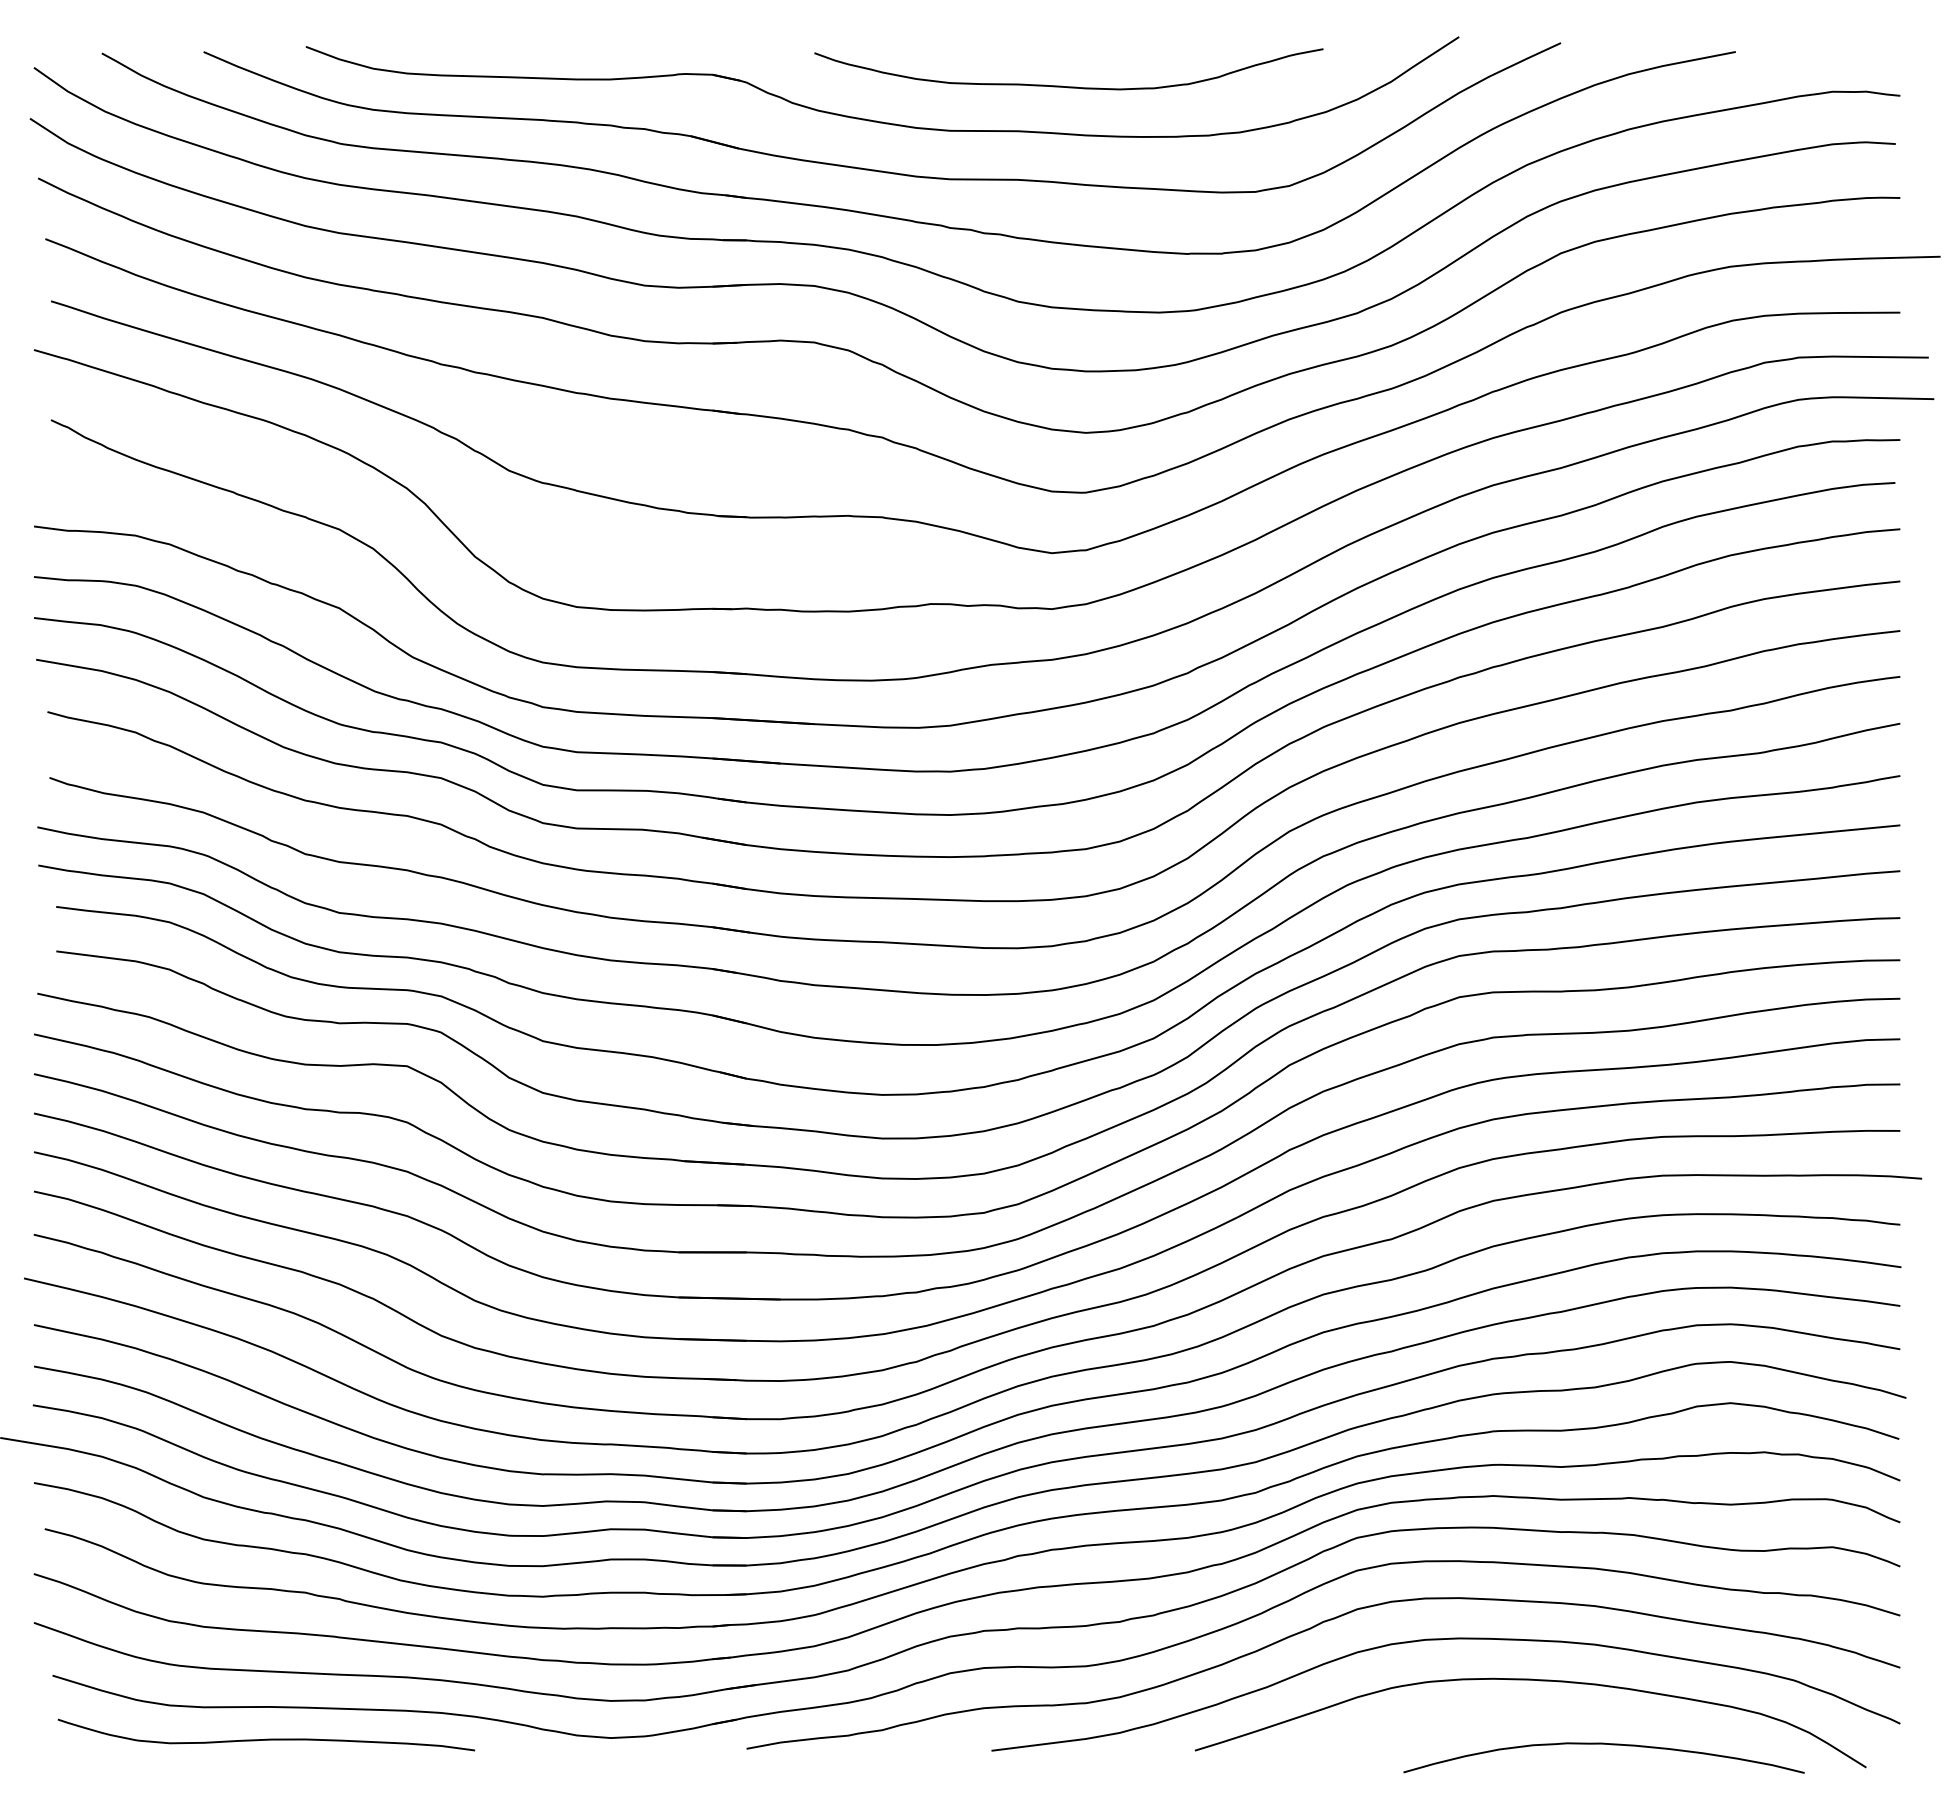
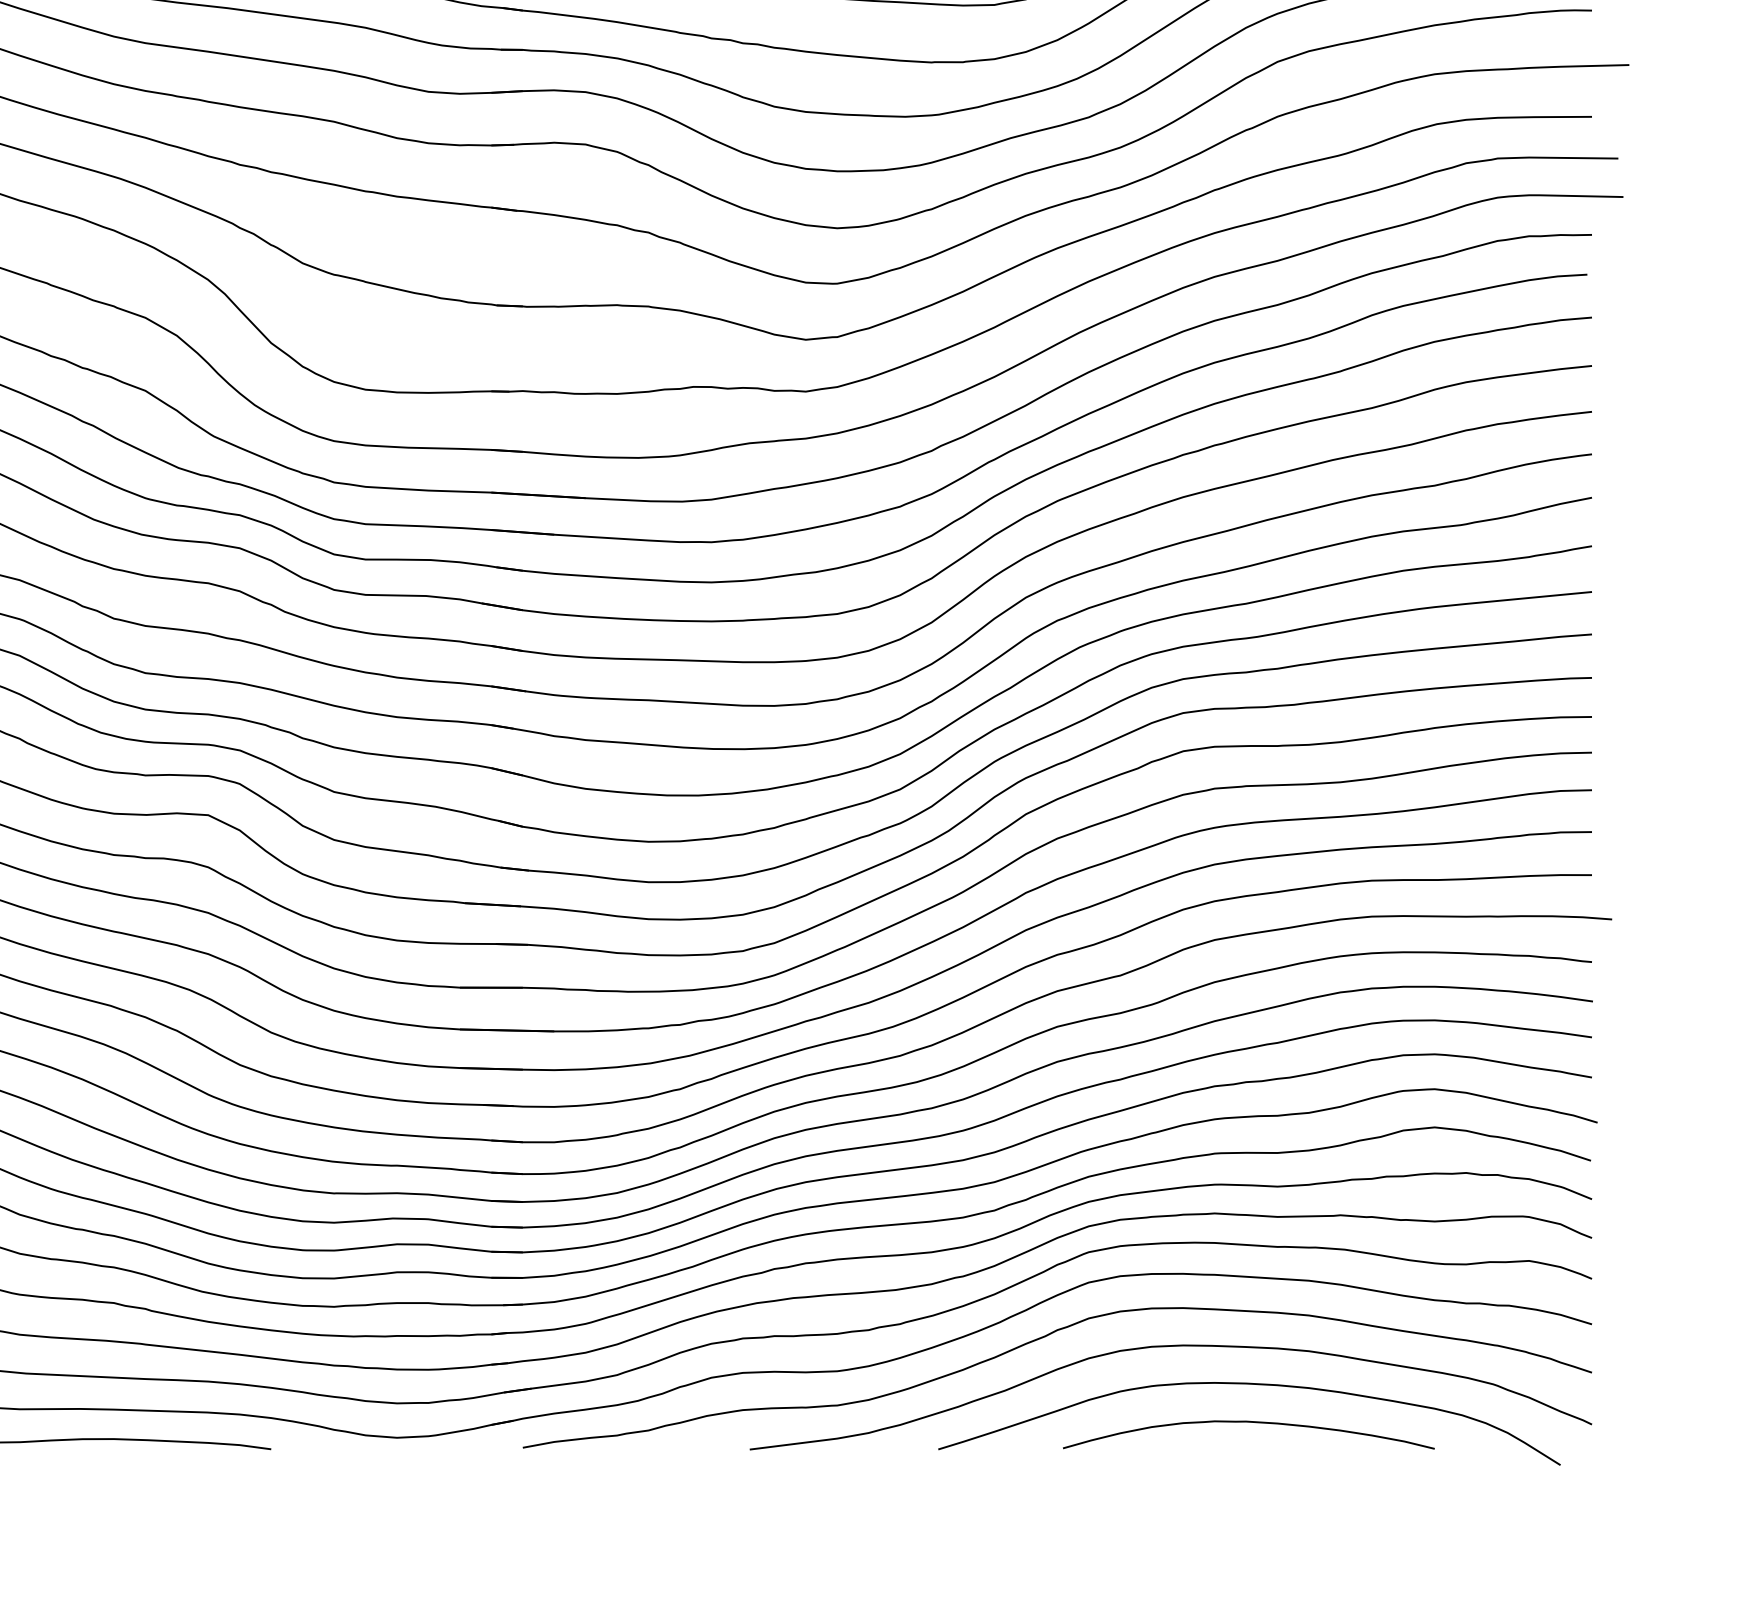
curve: (1603, 1744) -> (1248, 1422), moved

